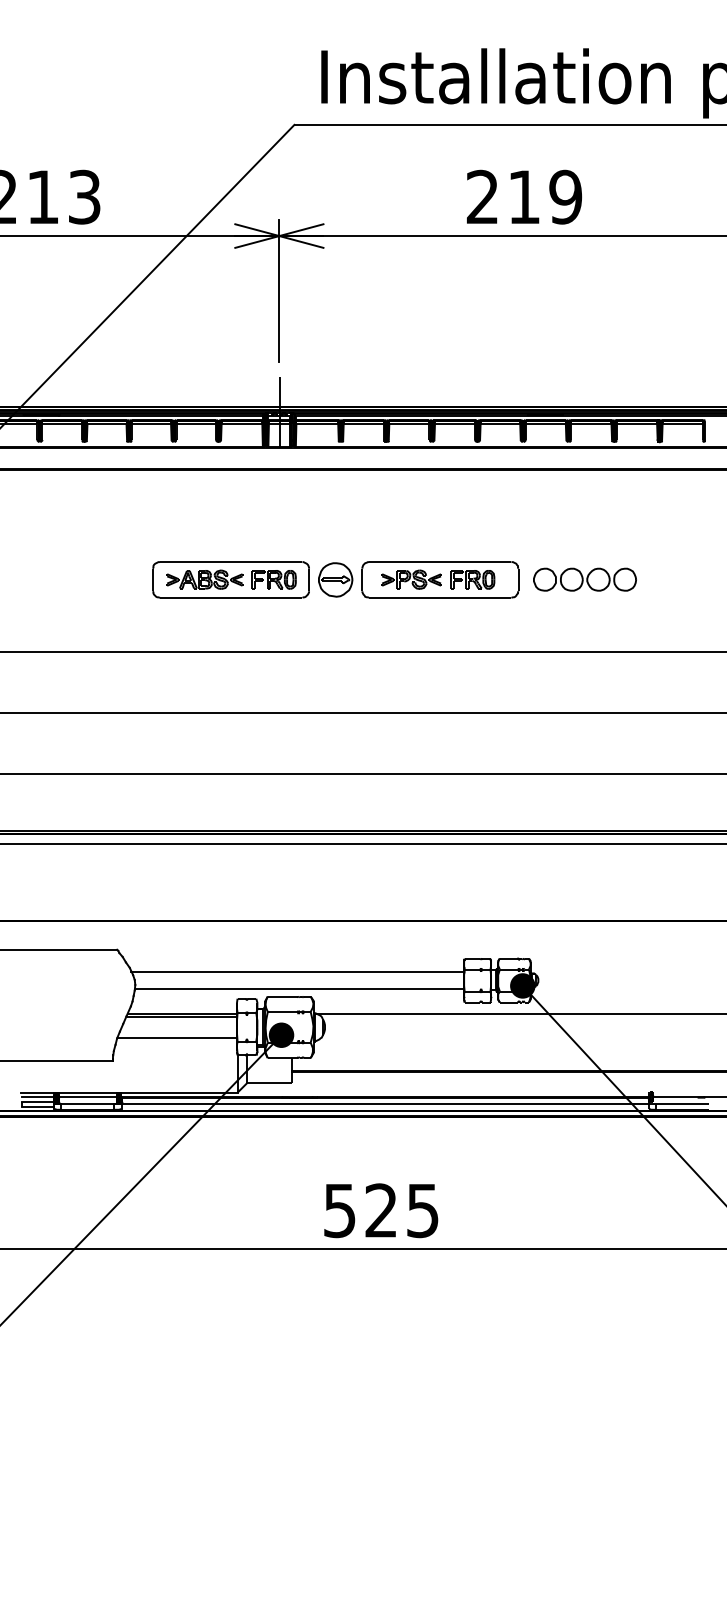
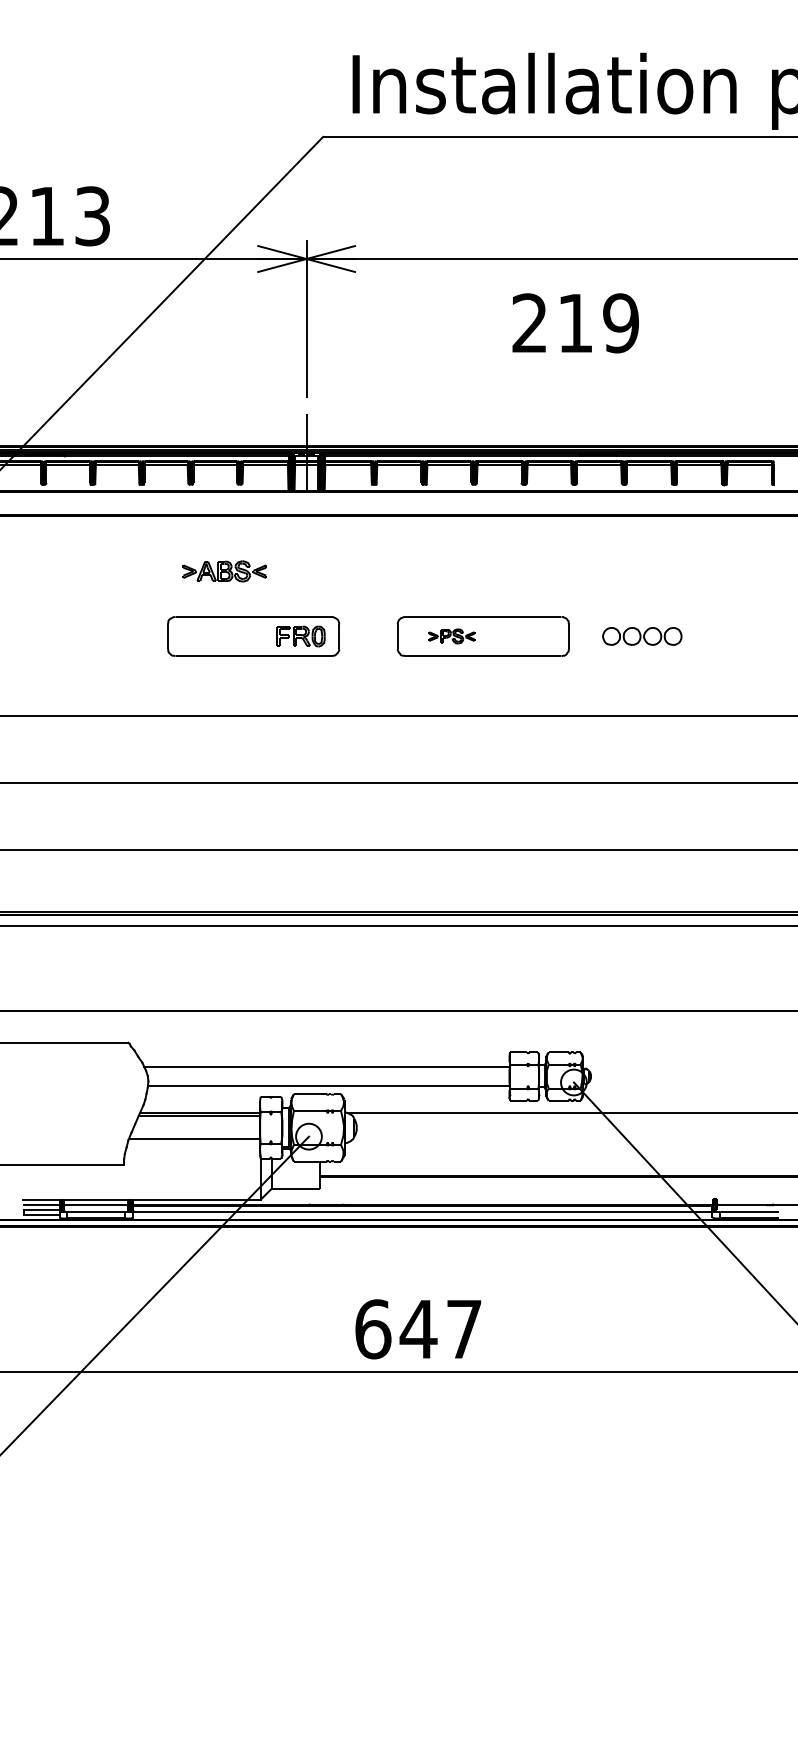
text: (524, 197) -> (575, 323), moved
part: (204, 579) -> (224, 571), moved
part: (335, 579) -> (368, 636), removed
part: (411, 579) -> (451, 636), size x0.7
part: (473, 579) -> (519, 636), removed
part: (585, 579) -> (642, 636), size x0.7
fill: (522, 985) -> (573, 1082), removed
fill: (281, 1035) -> (308, 1136), removed
text: (381, 1210) -> (418, 1329), 525 -> 647

